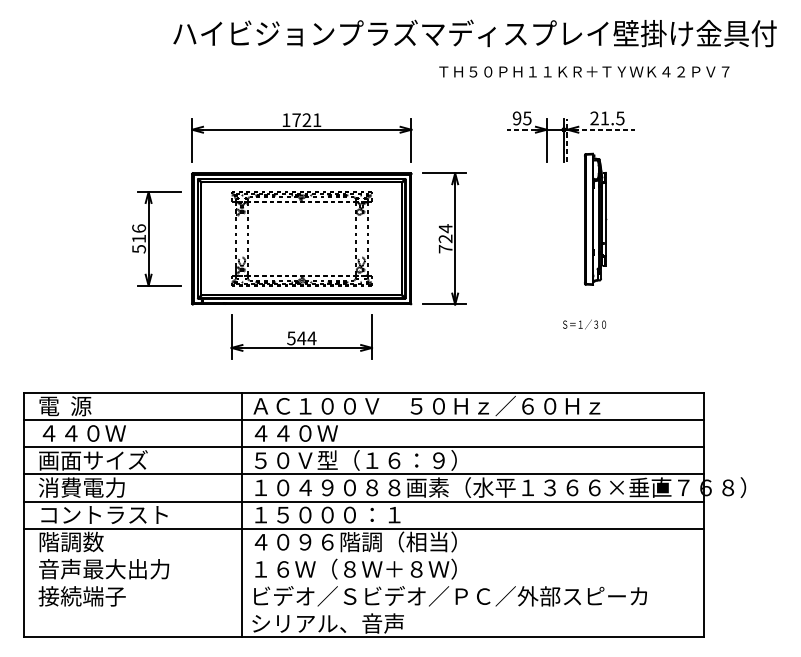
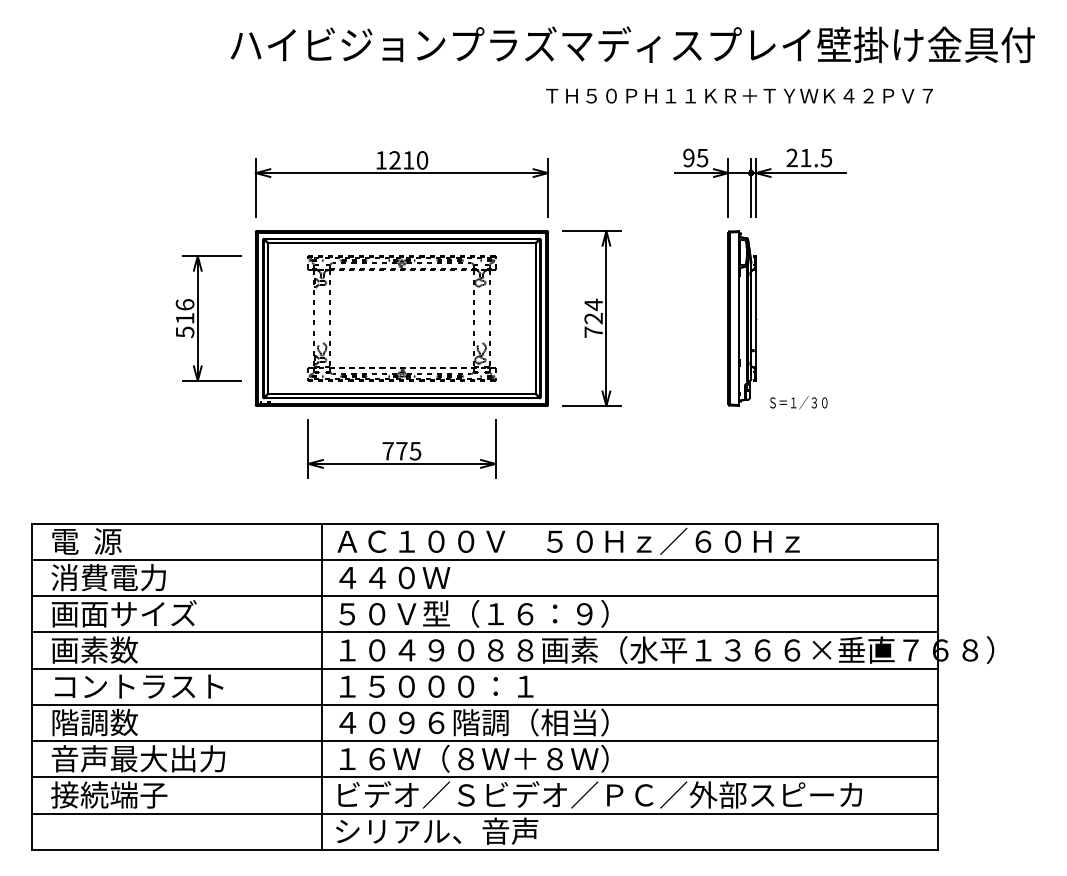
text: (584, 71) -> (739, 95), moved
text: (306, 120) -> (408, 160), 1721 -> 1210
line: (521, 130) -> (694, 173), dashed -> solid
line: (604, 130) -> (805, 173), dashed -> solid
line: (567, 140) -> (756, 187), dashed -> solid
part: (595, 219) -> (742, 318), moved
text: (584, 324) -> (798, 402), moved
text: (301, 338) -> (401, 451), 544 -> 775
text: (82, 433) -> (109, 577), ４４０Ｗ -> 消費電力
text: (81, 487) -> (108, 649), 消費電力 -> 画素数
line: (363, 556) -> (484, 741), added
line: (363, 583) -> (484, 777), added
line: (363, 610) -> (484, 813), added

